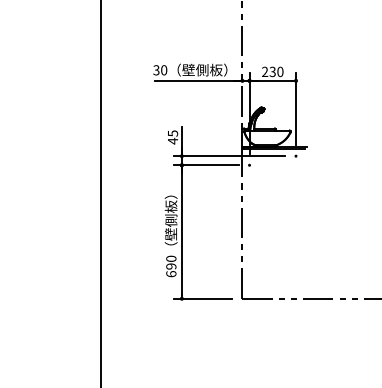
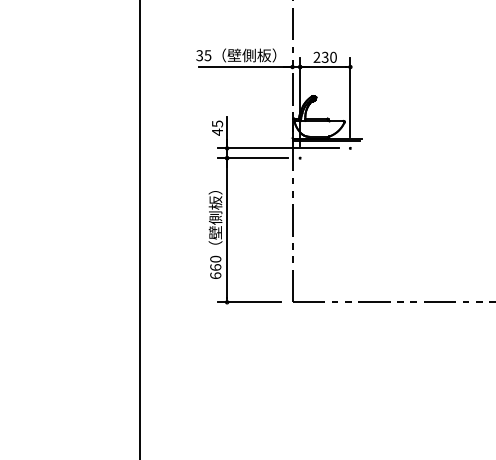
text: (163, 70) -> (207, 55), 30 -> 35
text: (171, 266) -> (215, 267), 690 -> 660

